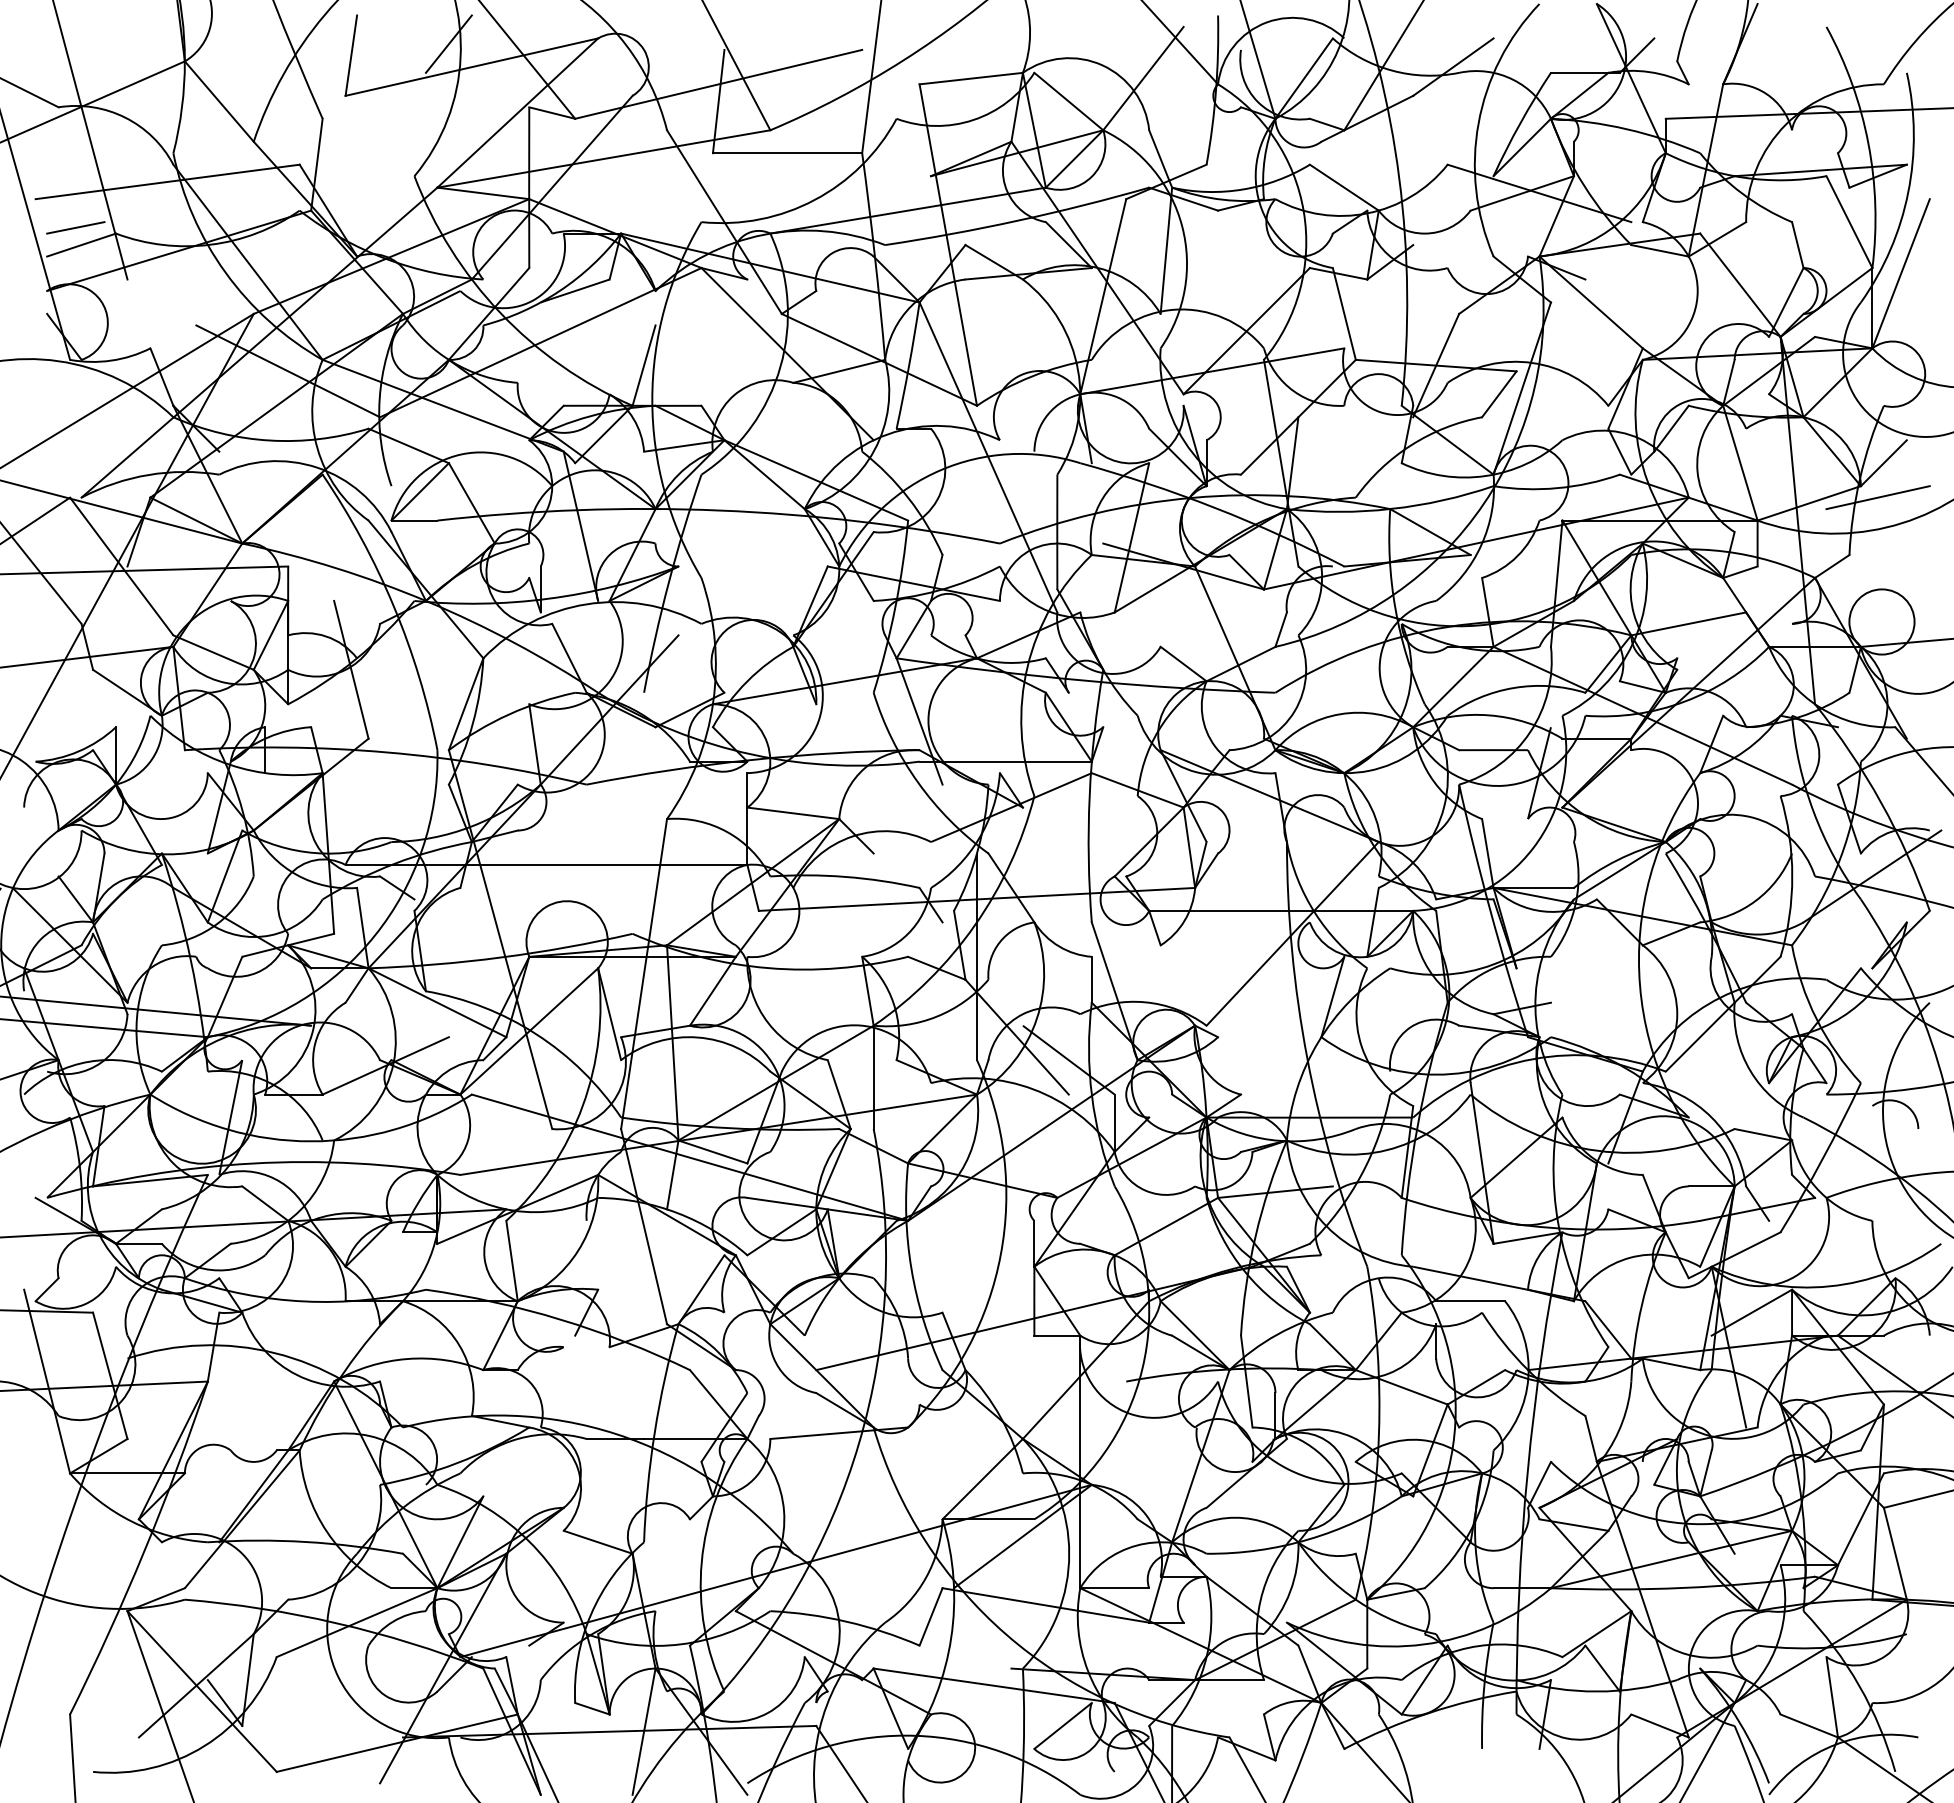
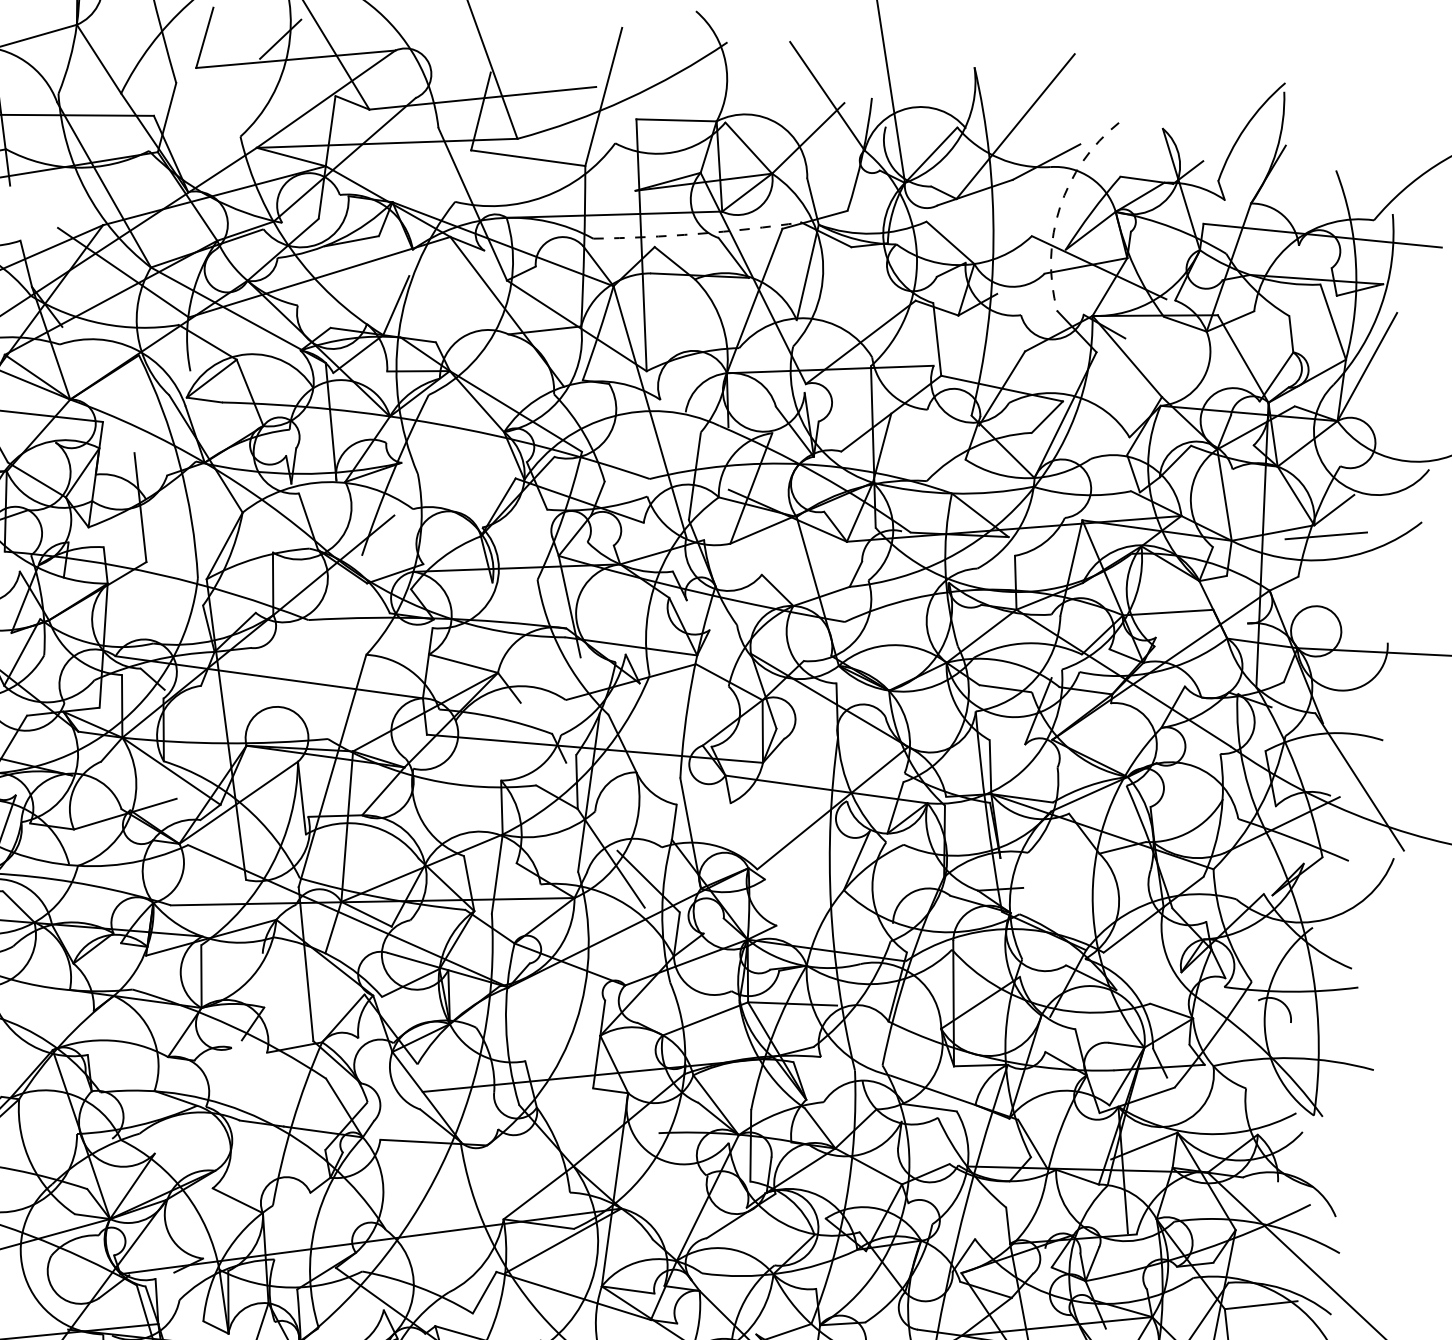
arc: (1478, 123) -> (1059, 207), solid -> dashed
arc: (1018, 220) -> (697, 233), solid -> dashed

